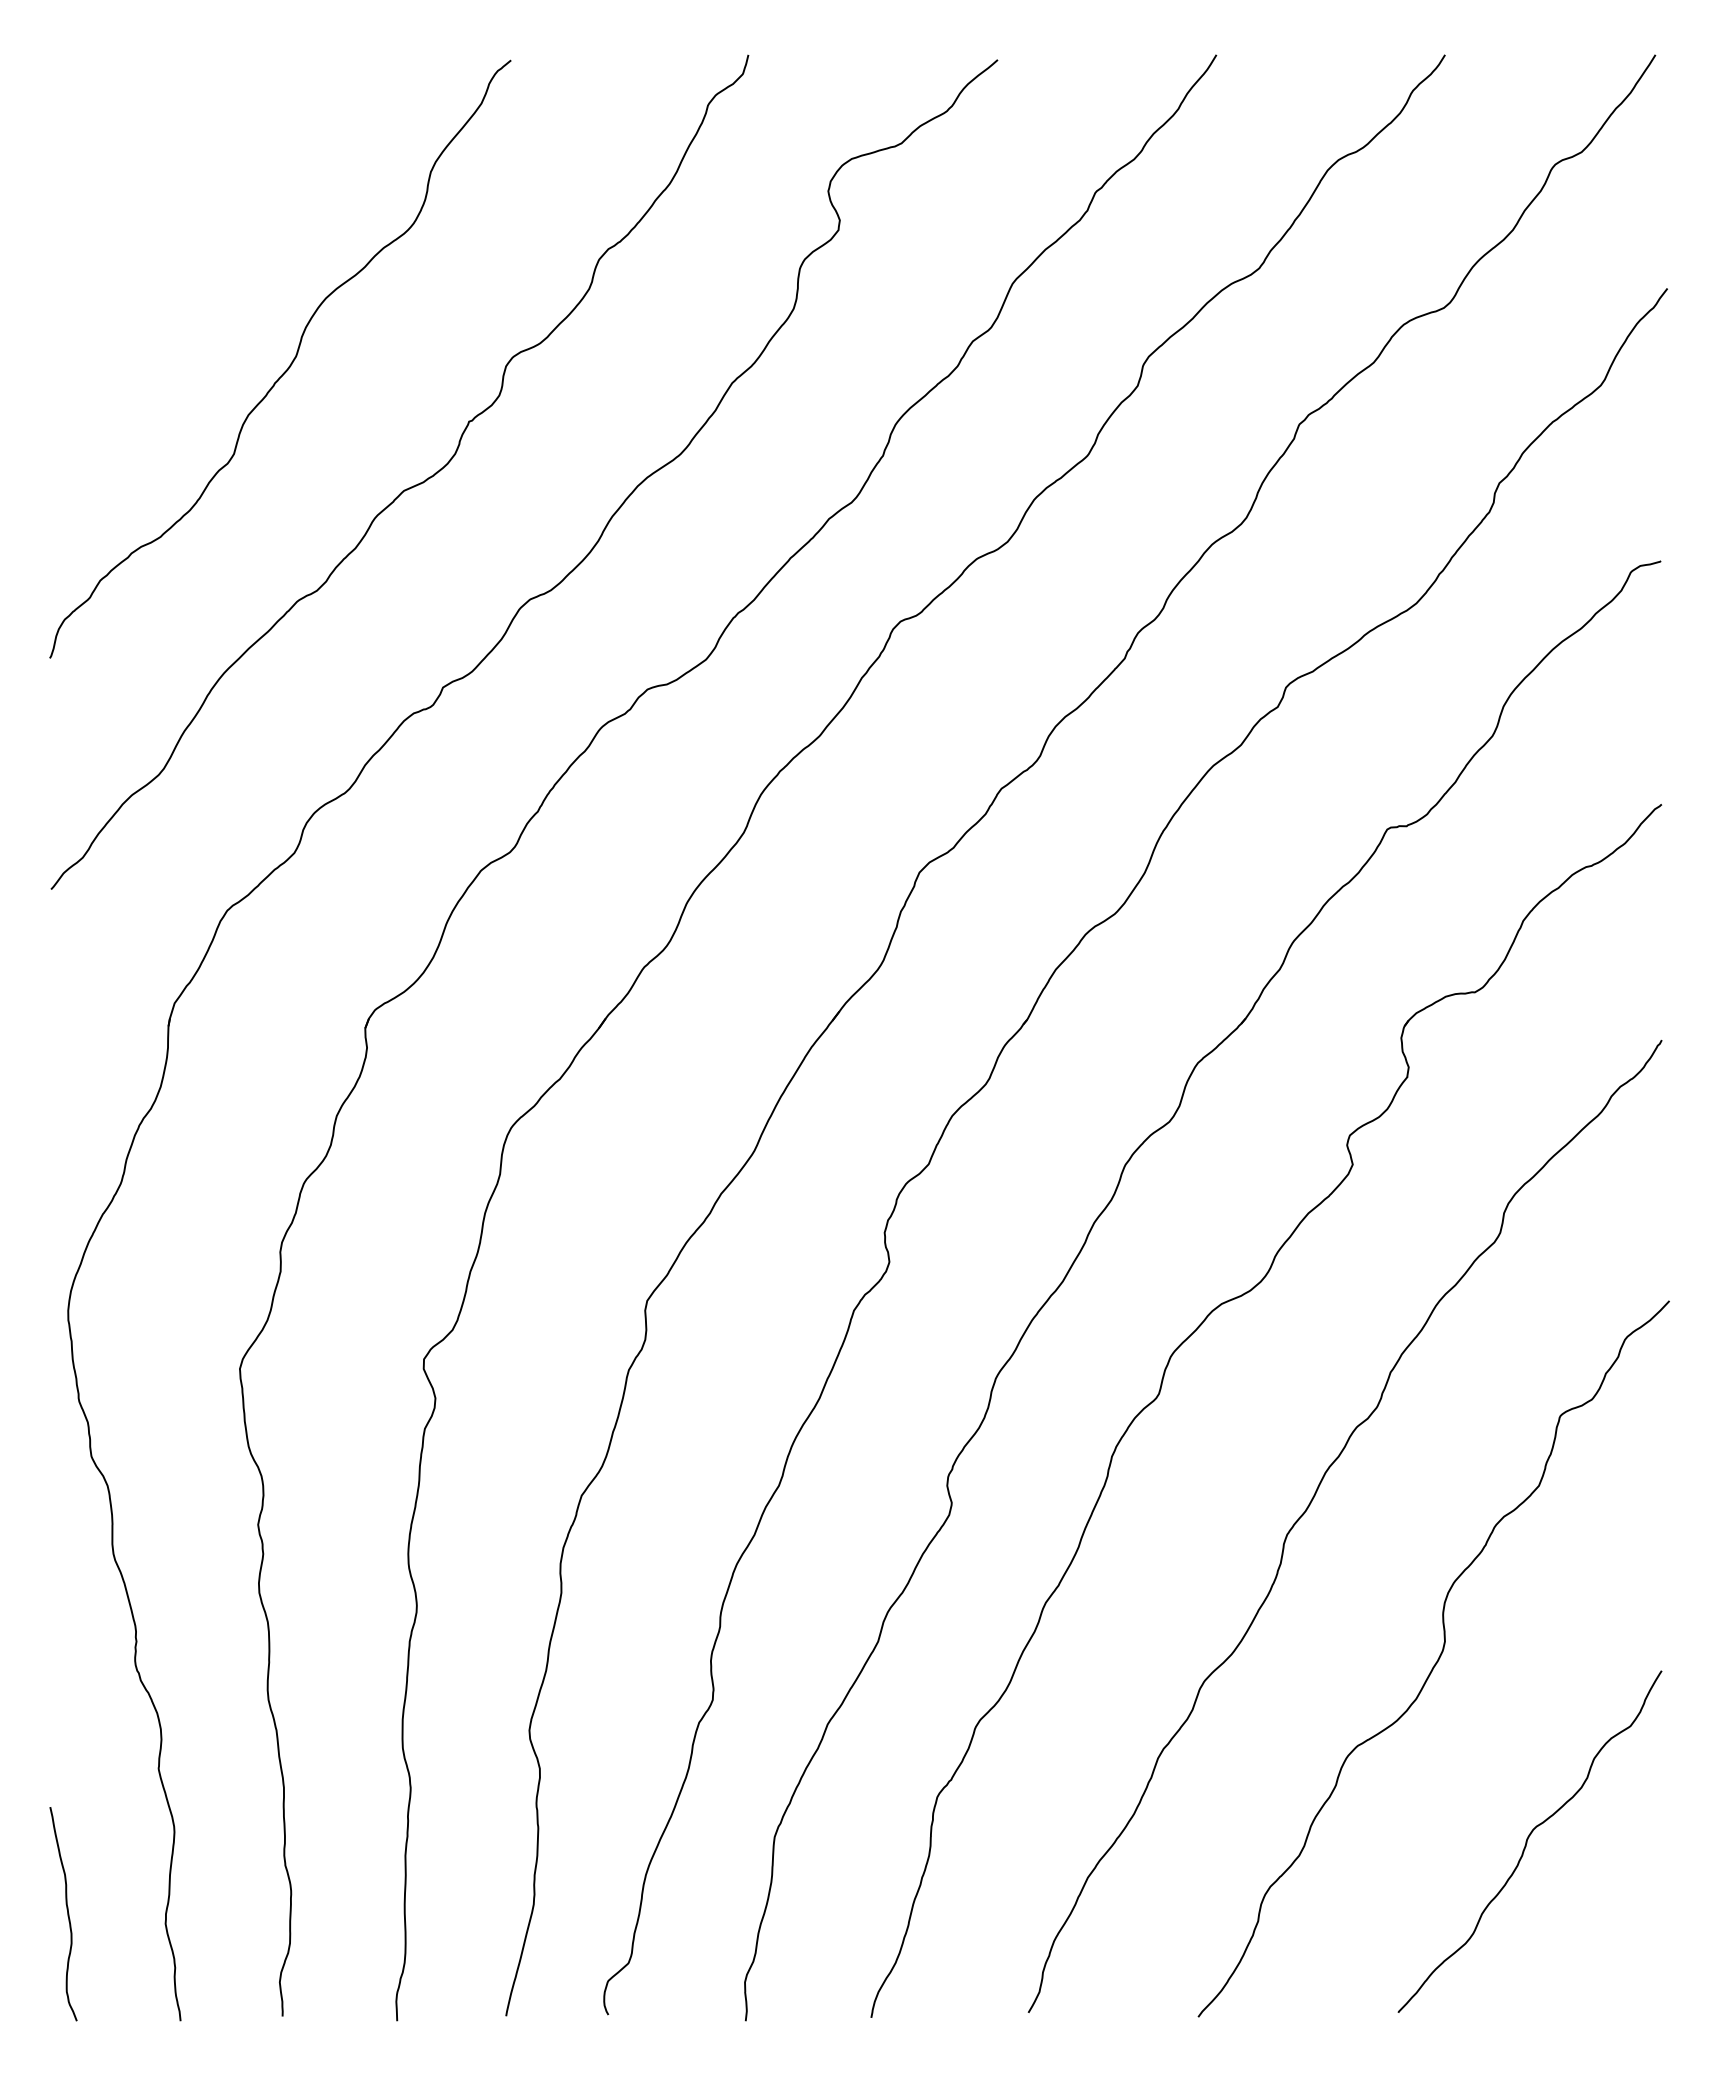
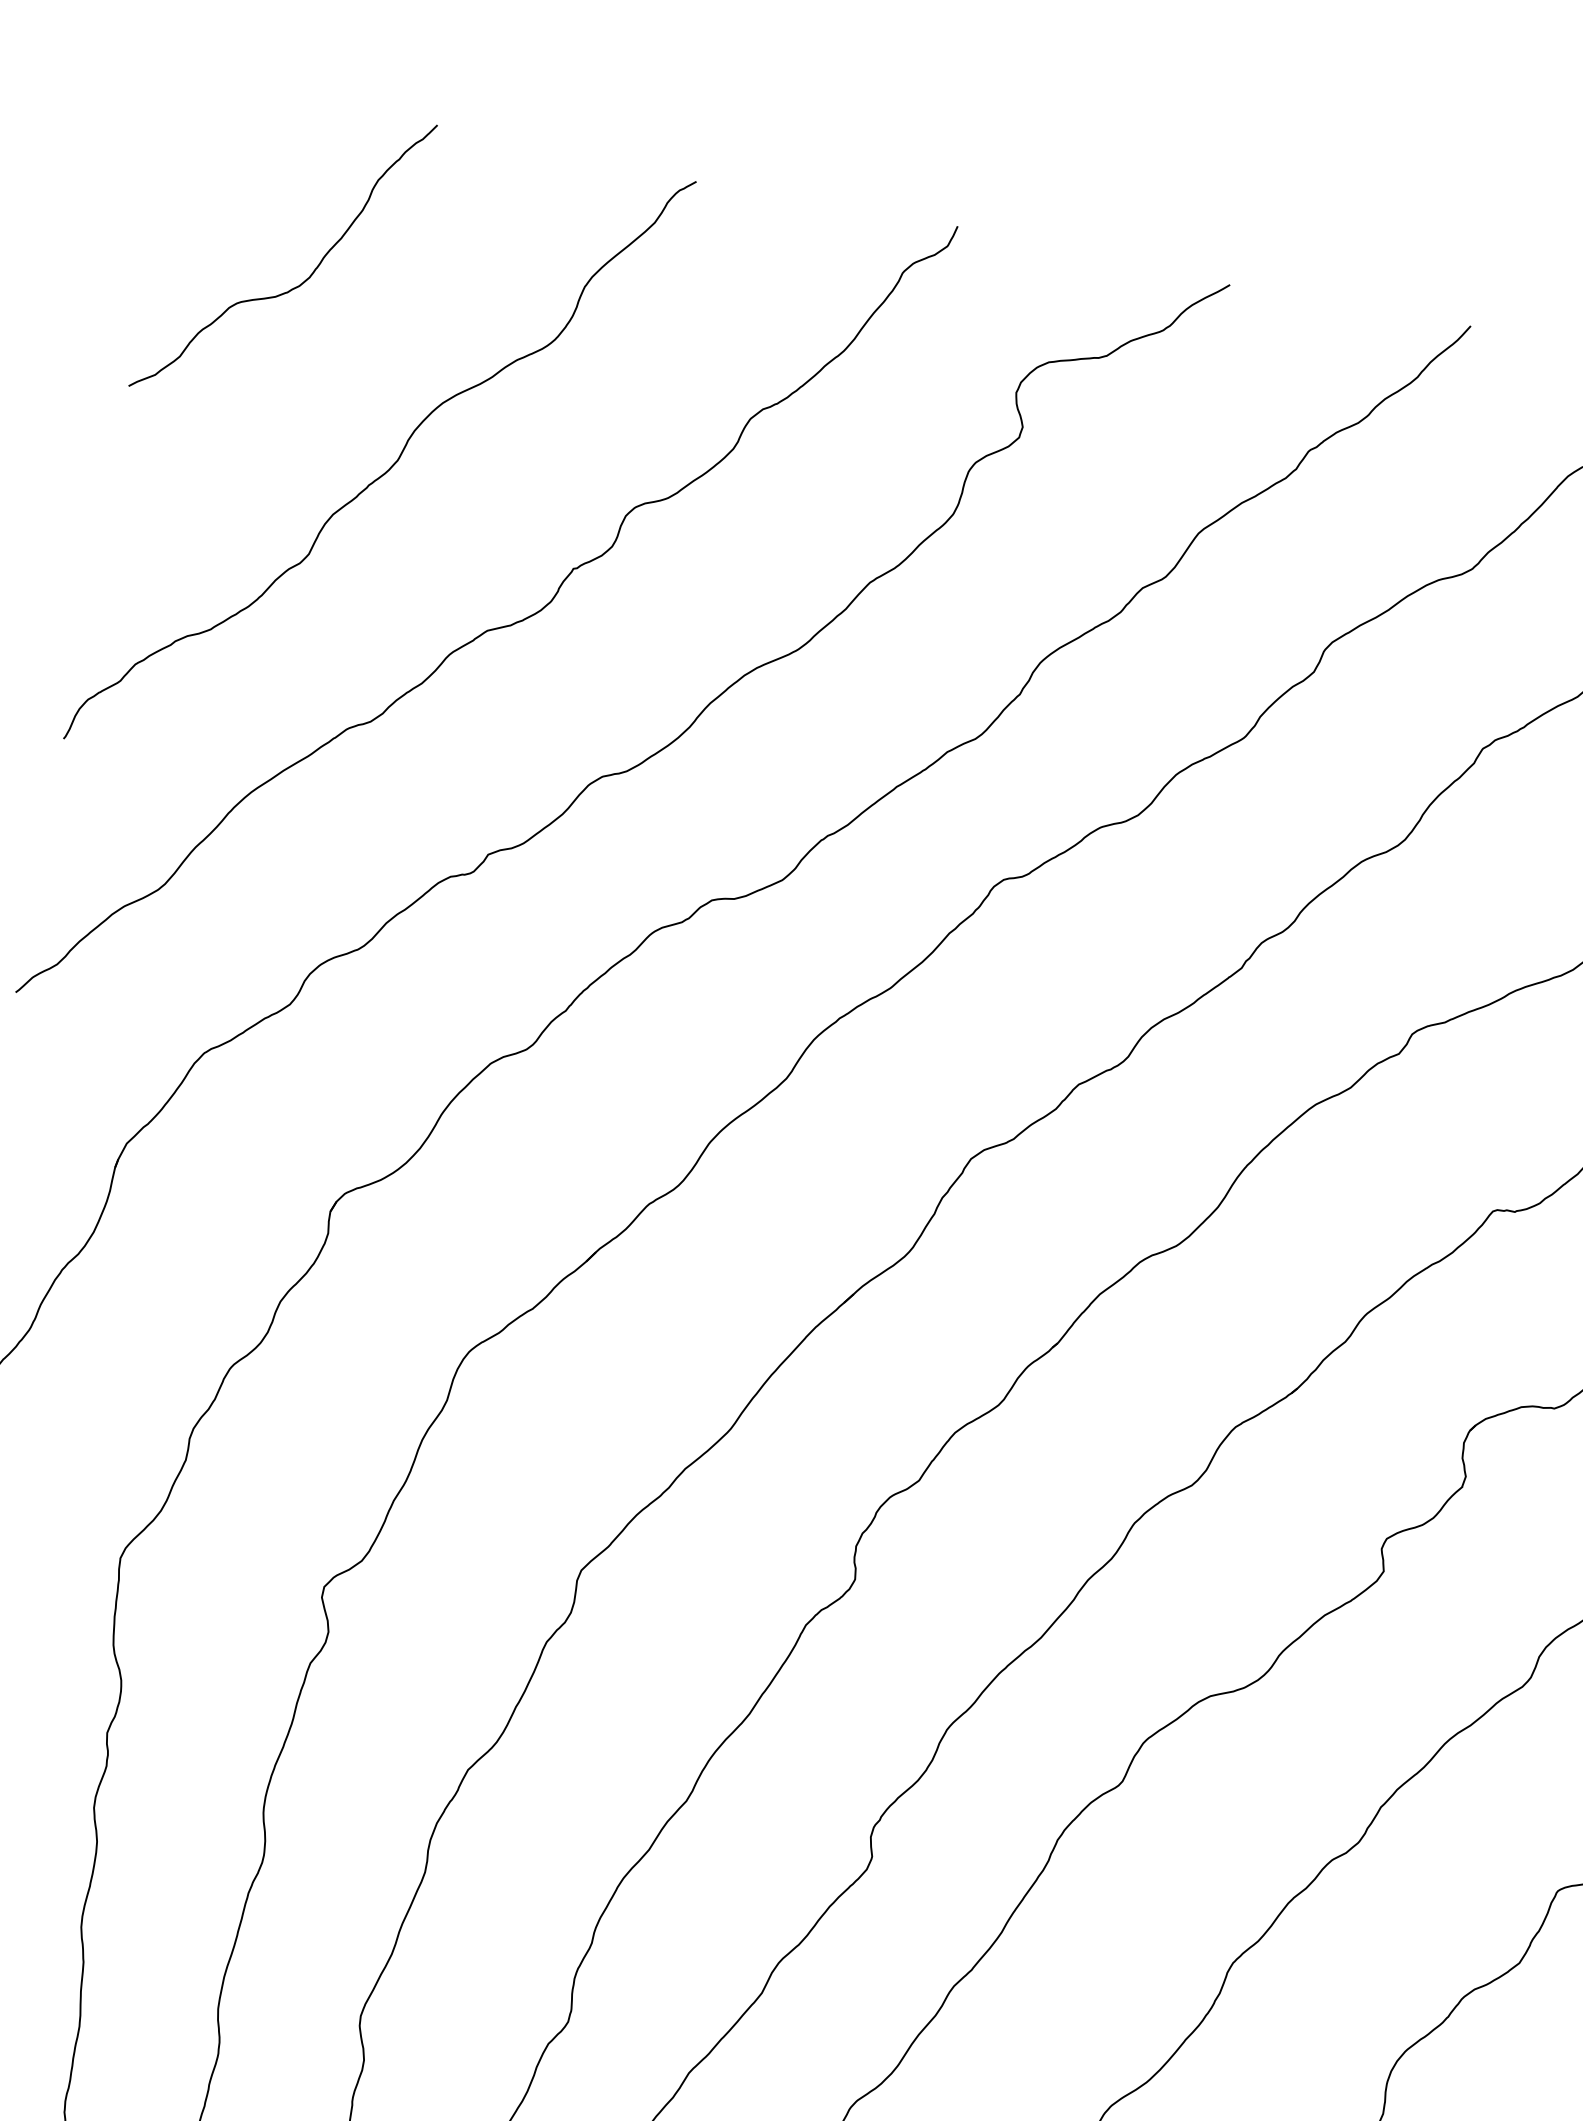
curve: (183, 213) -> (304, 279), added

